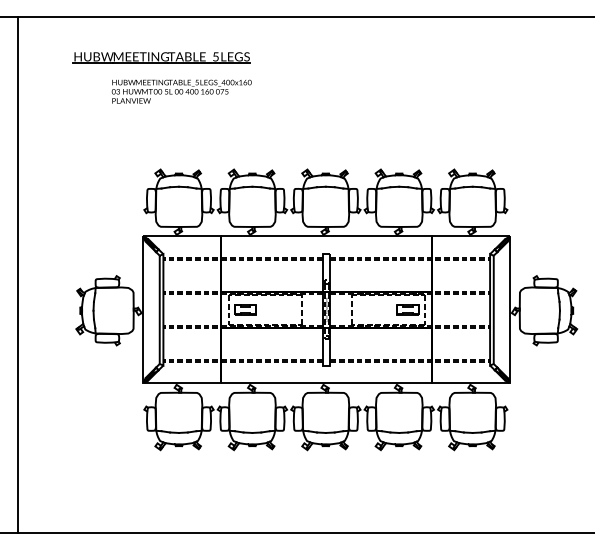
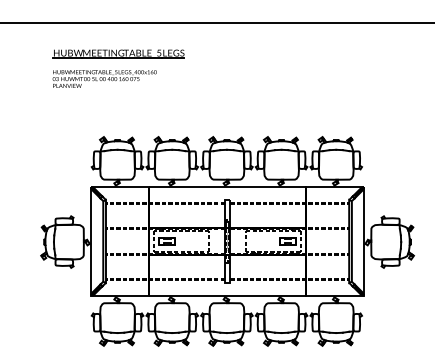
part: (161, 57) -> (118, 53), moved
text: (181, 91) -> (104, 78), moved

